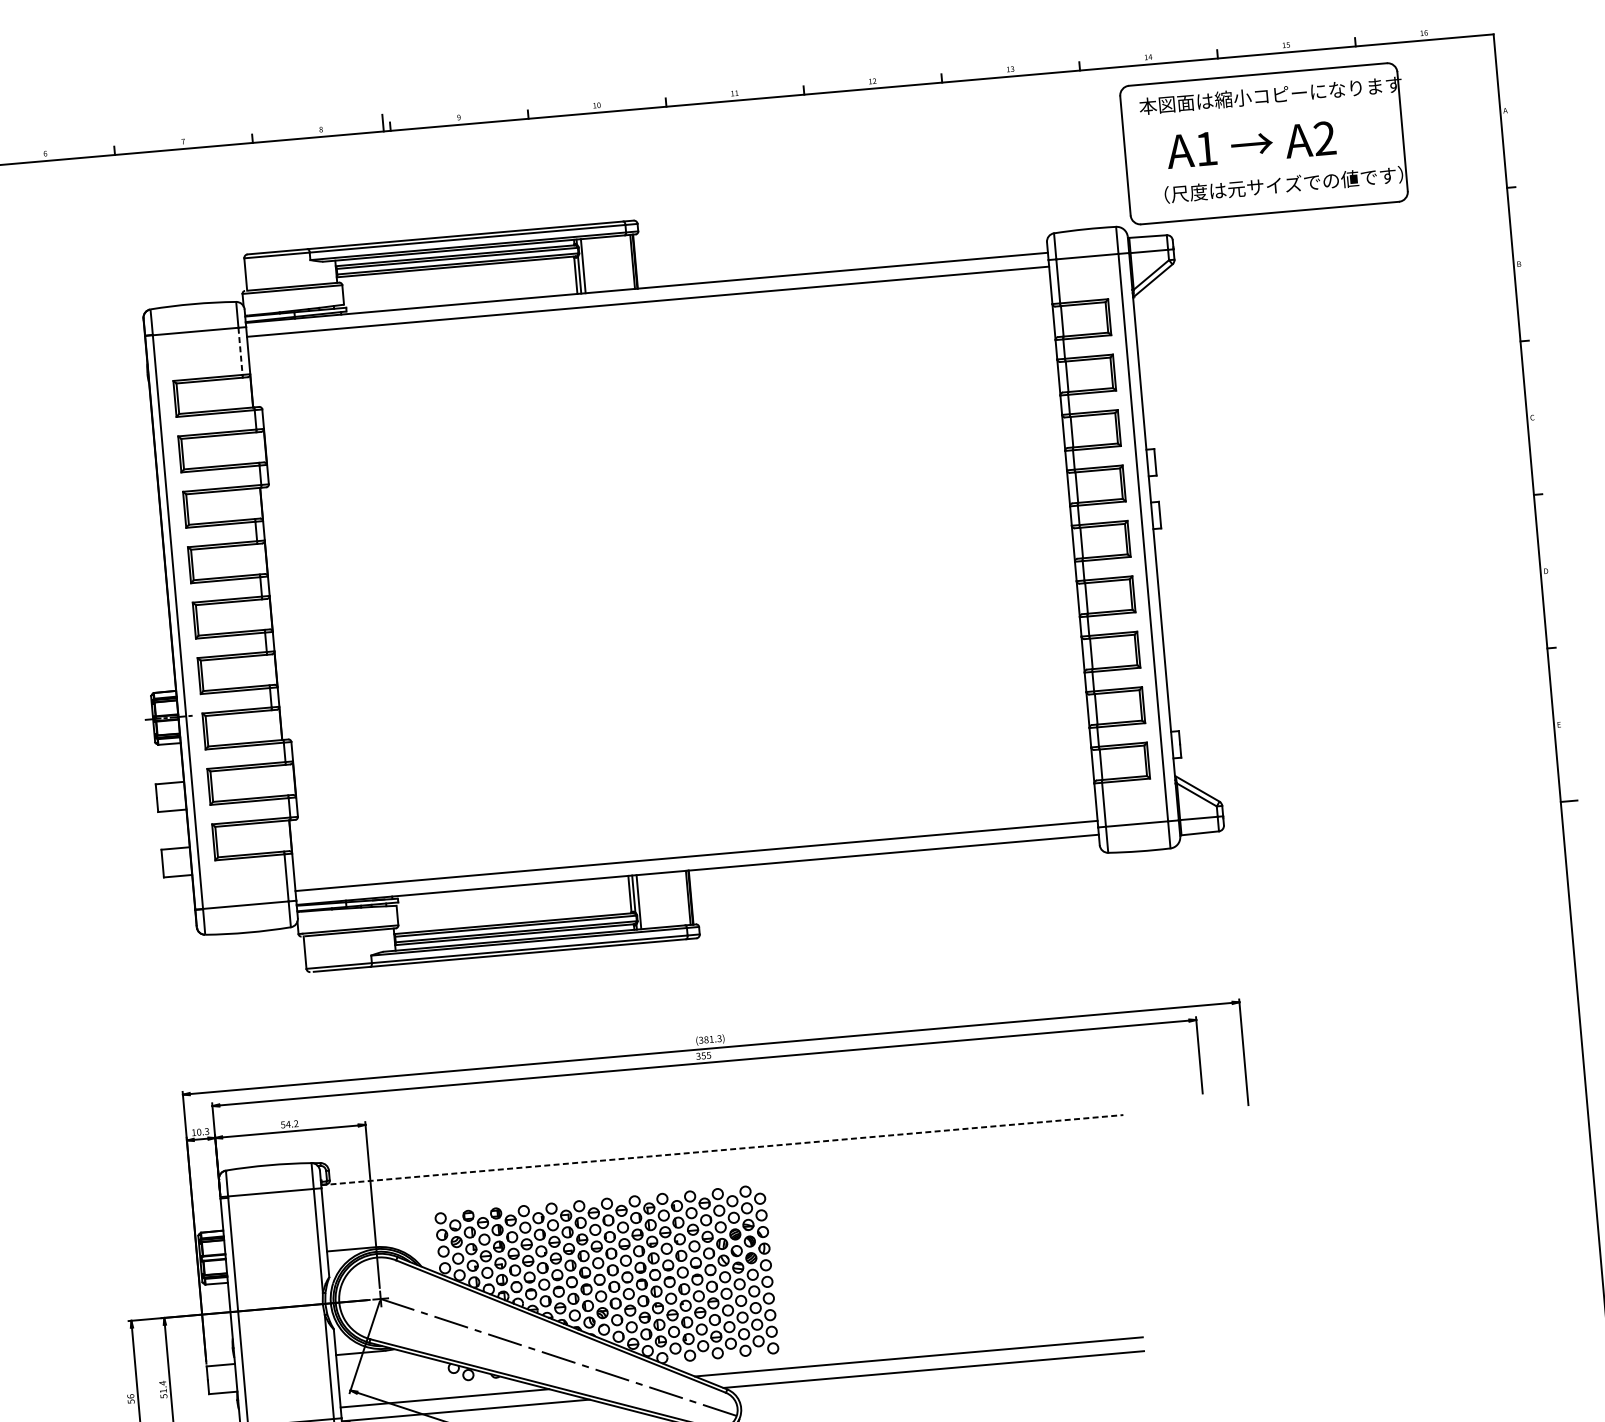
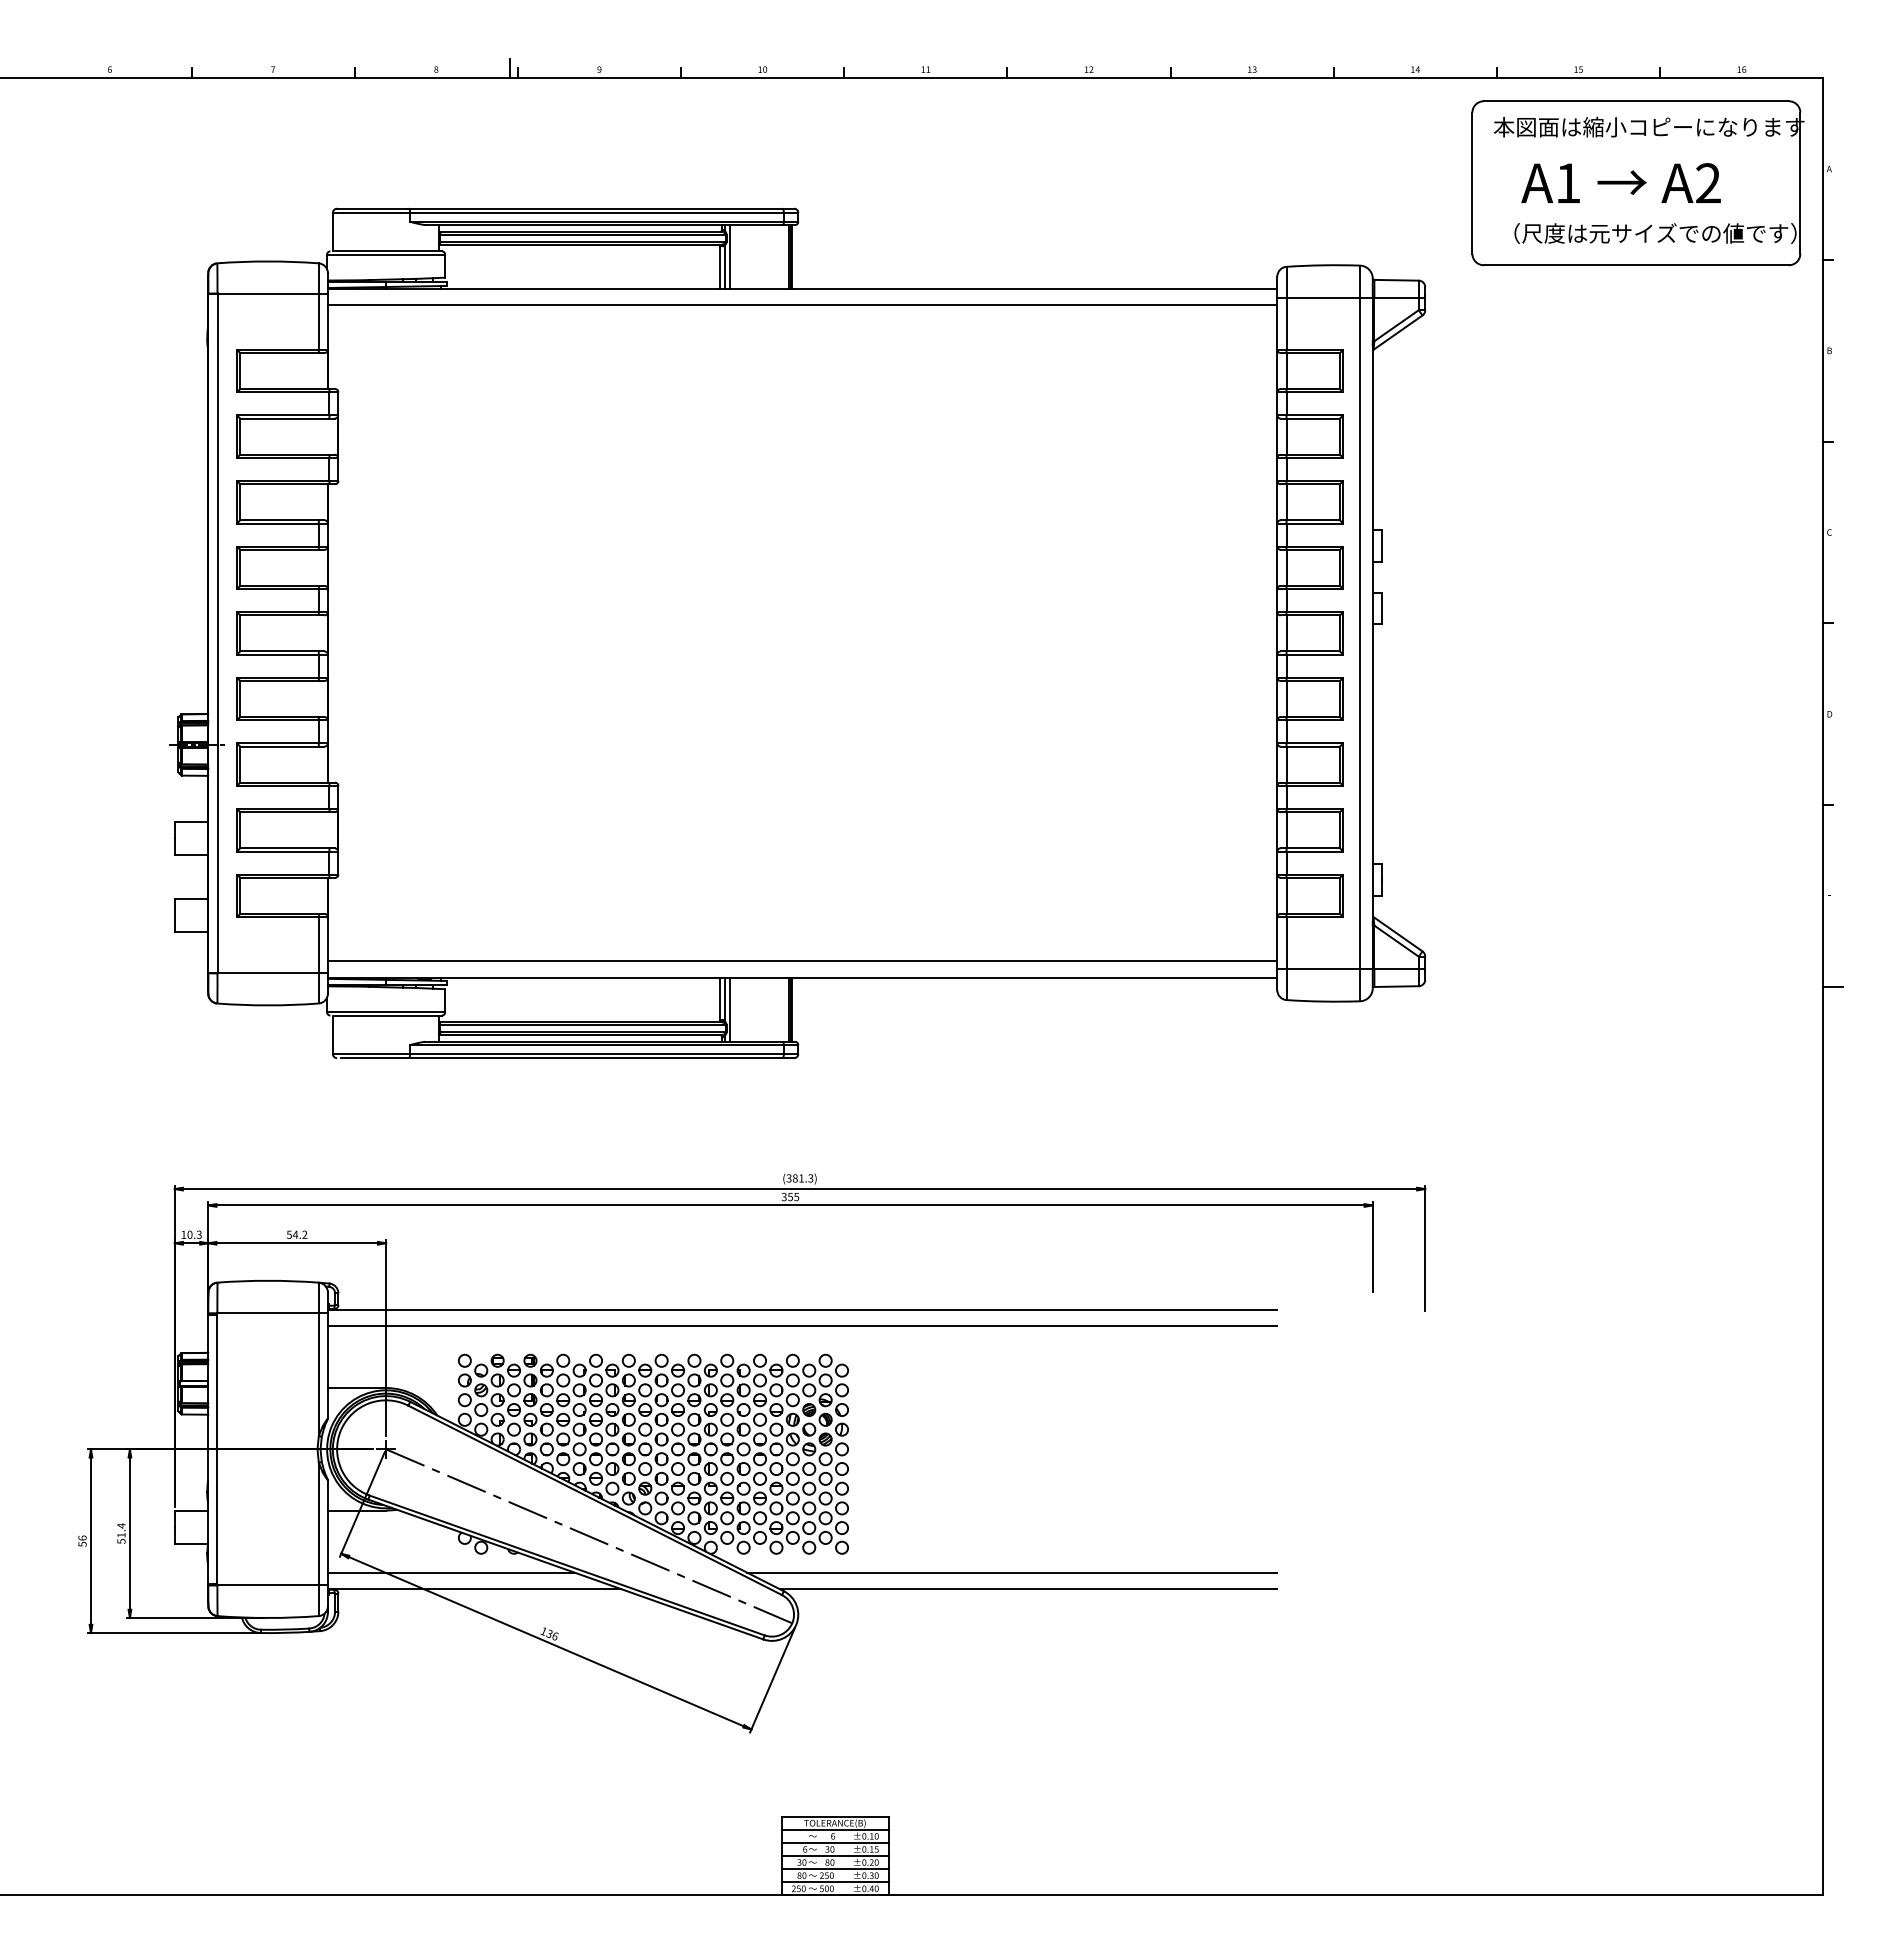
part: (1265, 143) -> (1637, 183), moved
line: (240, 351) -> (318, 321), dashed -> solid
line: (722, 1150) -> (802, 1309), dashed -> solid
line: (723, 1164) -> (802, 1326), added

